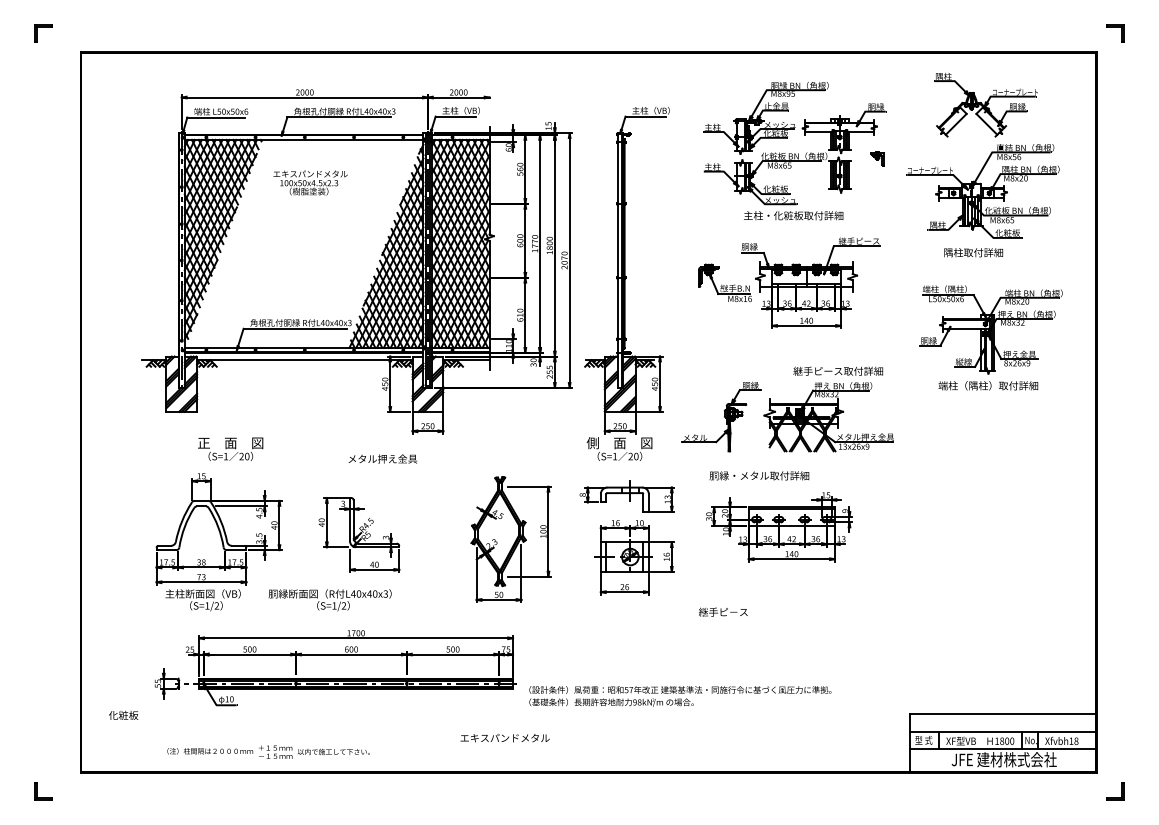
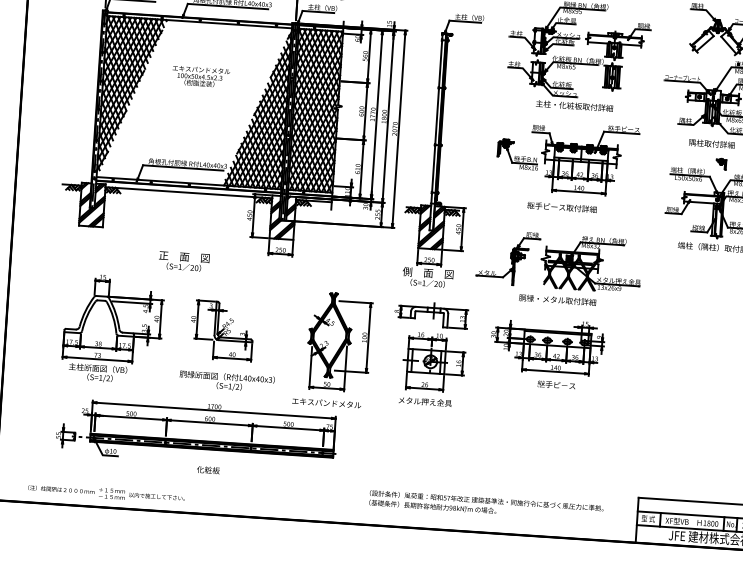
part: (877, 158) -> (721, 163), moved
text: (310, 182) -> (200, 76), moved
text: (838, 370) -> (562, 206), moved
text: (230, 448) -> (184, 261), moved
text: (382, 458) -> (425, 401), moved
text: (759, 475) -> (557, 299), moved
text: (329, 600) -> (226, 382), moved
text: (723, 611) -> (556, 384), moved
text: (680, 696) -> (486, 505), moved
text: (123, 714) -> (208, 469), moved
text: (504, 737) -> (326, 402), moved
text: (268, 751) -> (106, 492), moved

